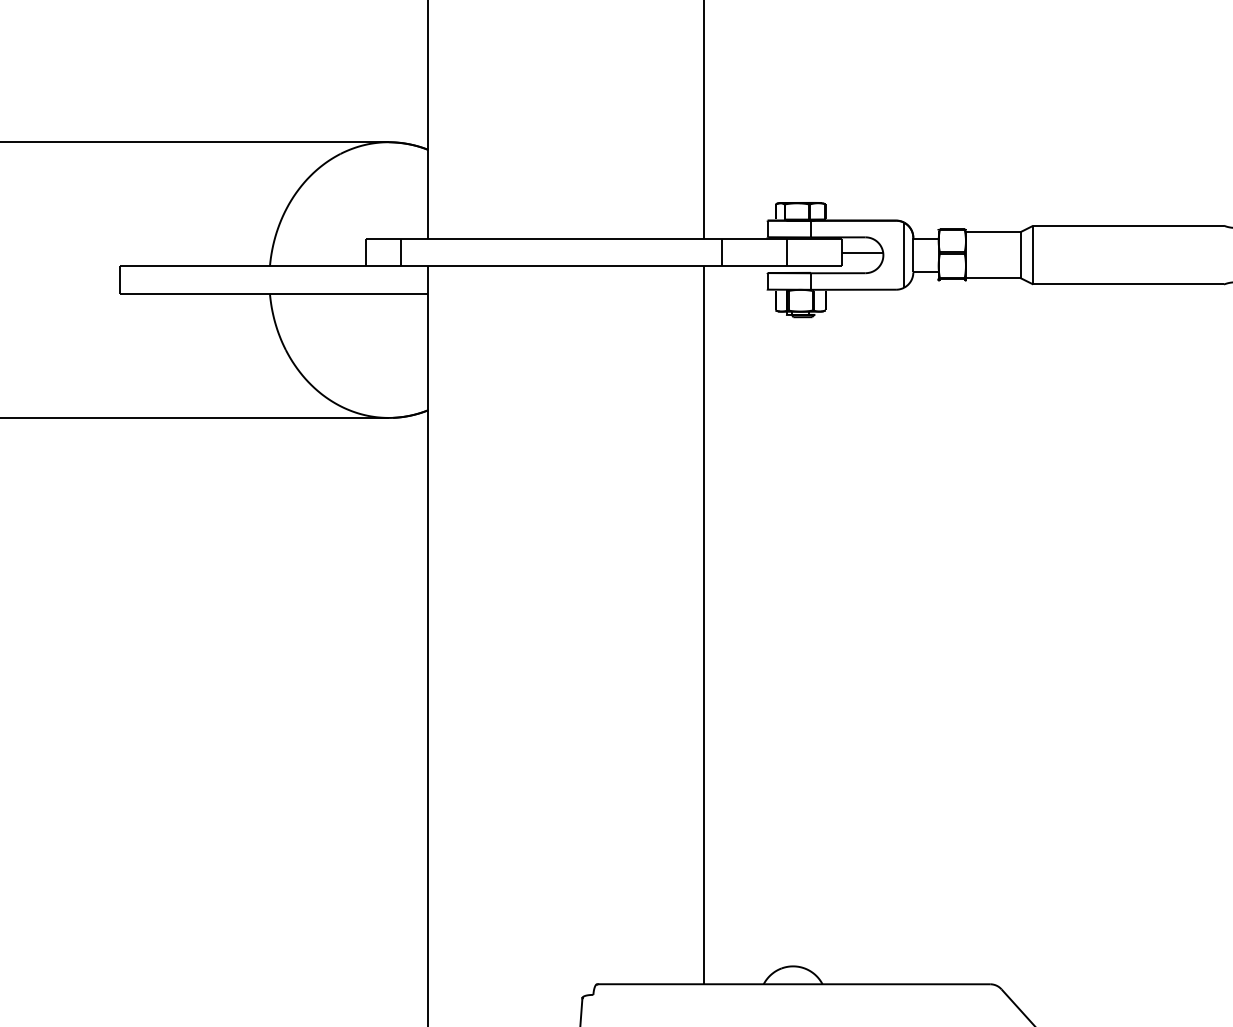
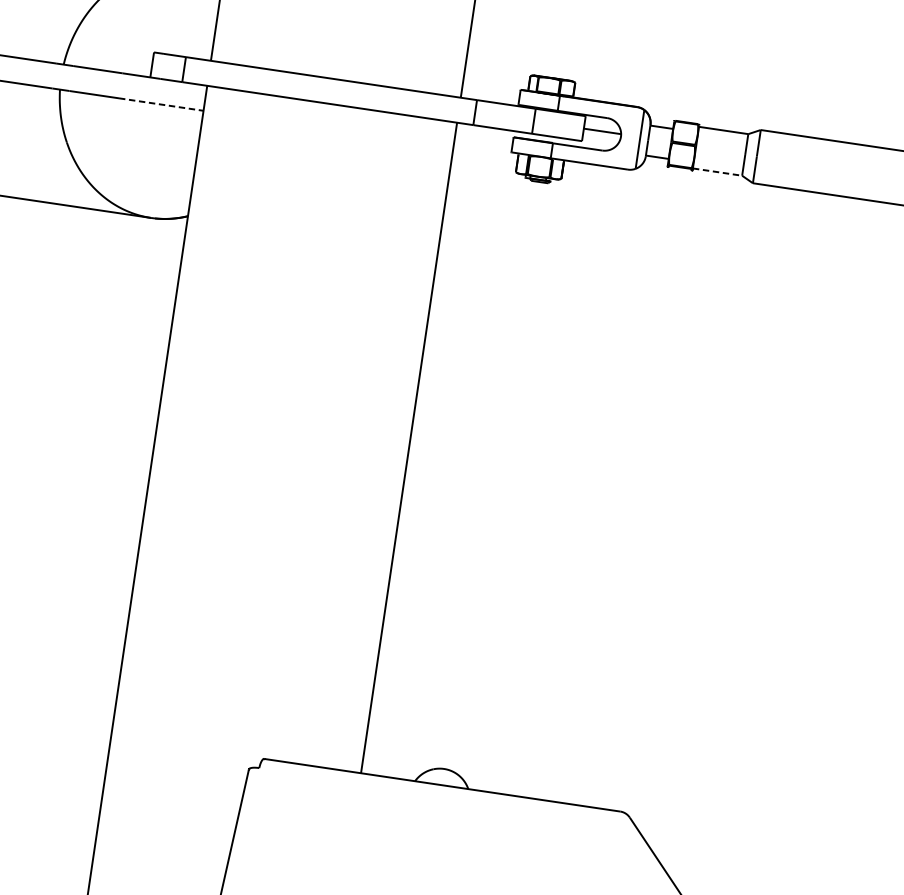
line: (993, 278) -> (717, 172), solid -> dashed
line: (381, 293) -> (161, 104), solid -> dashed

